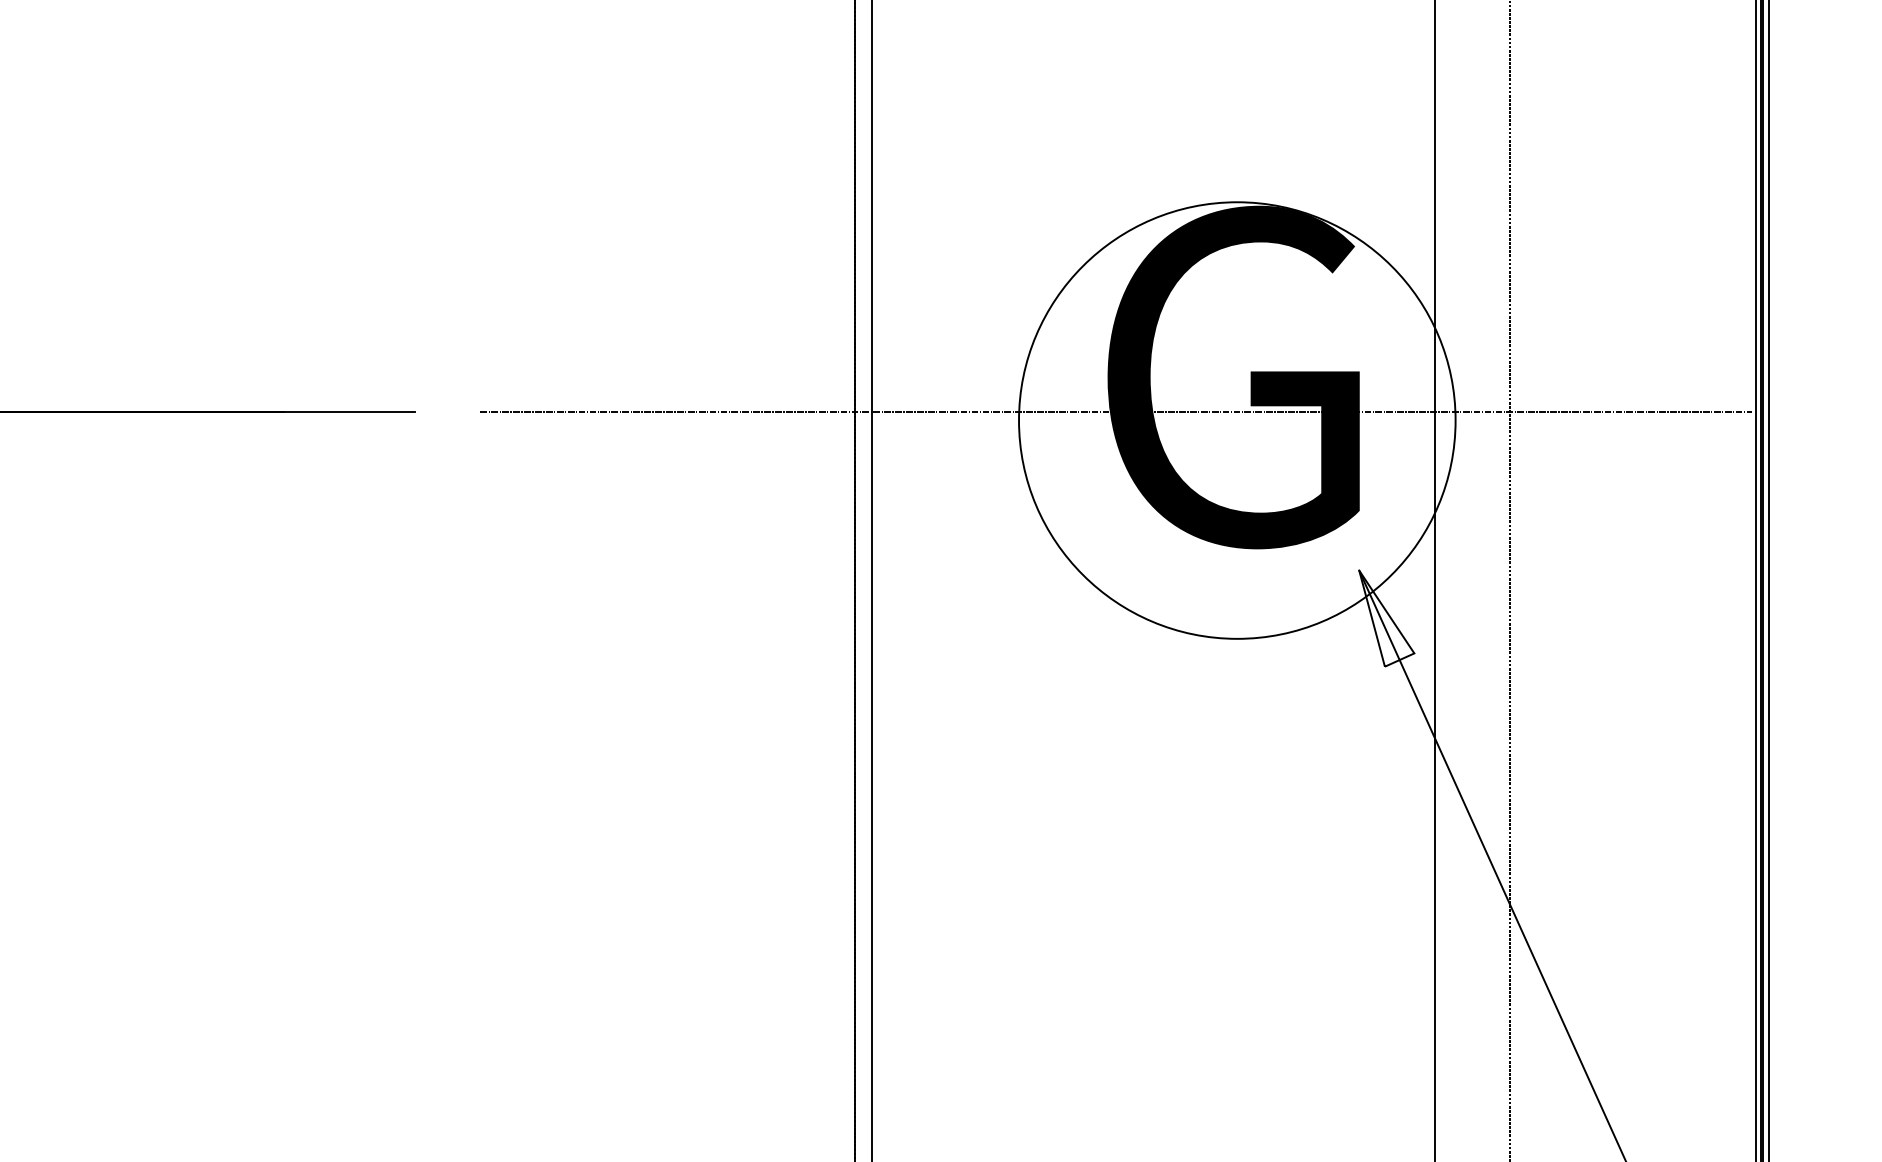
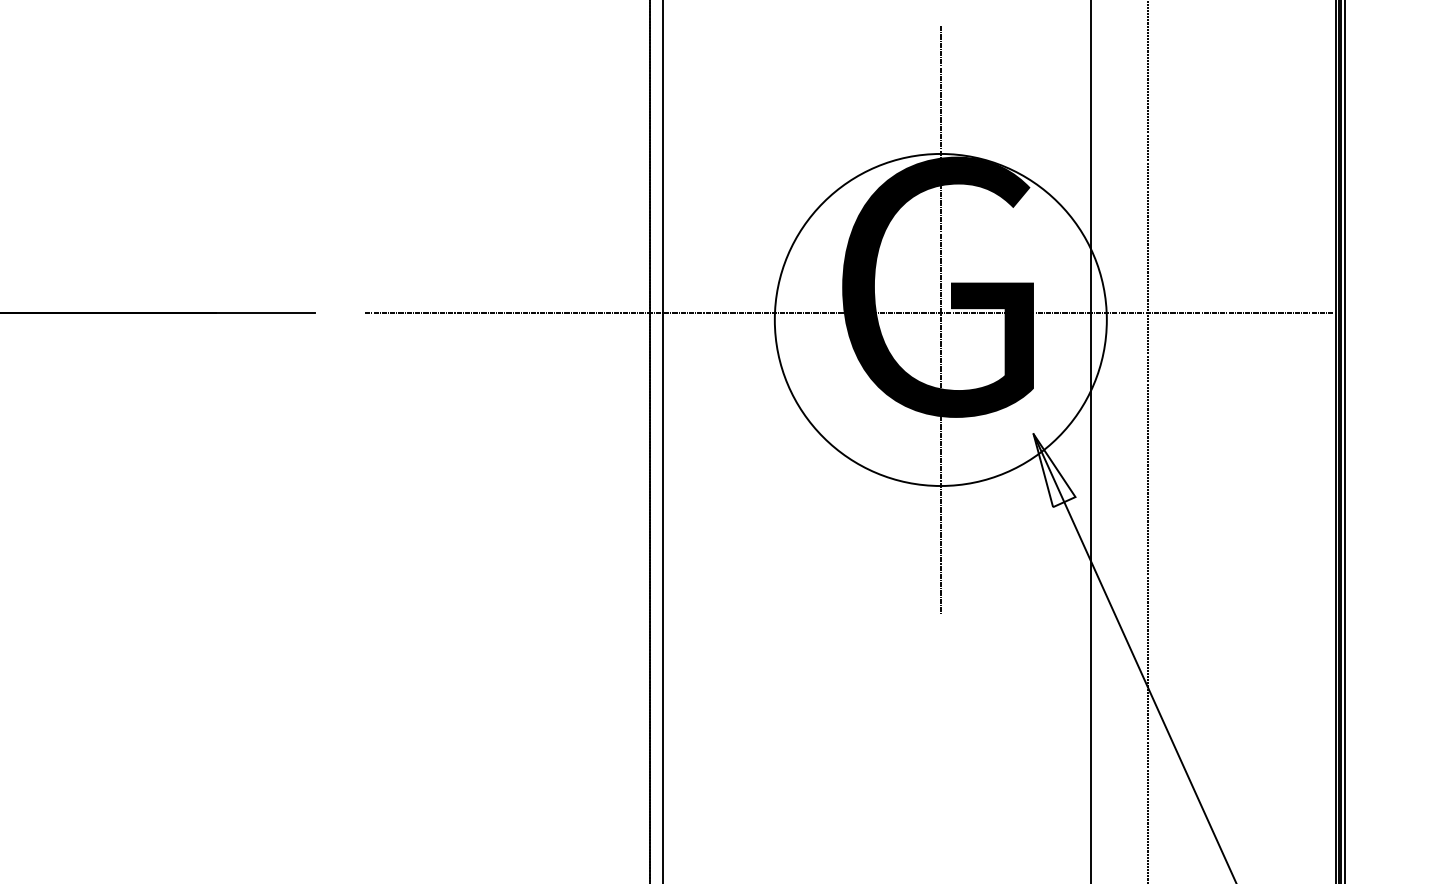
line: (1237, 420) -> (940, 319), added

